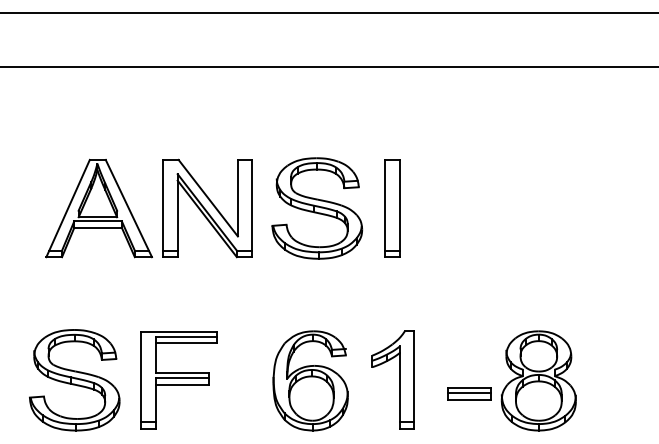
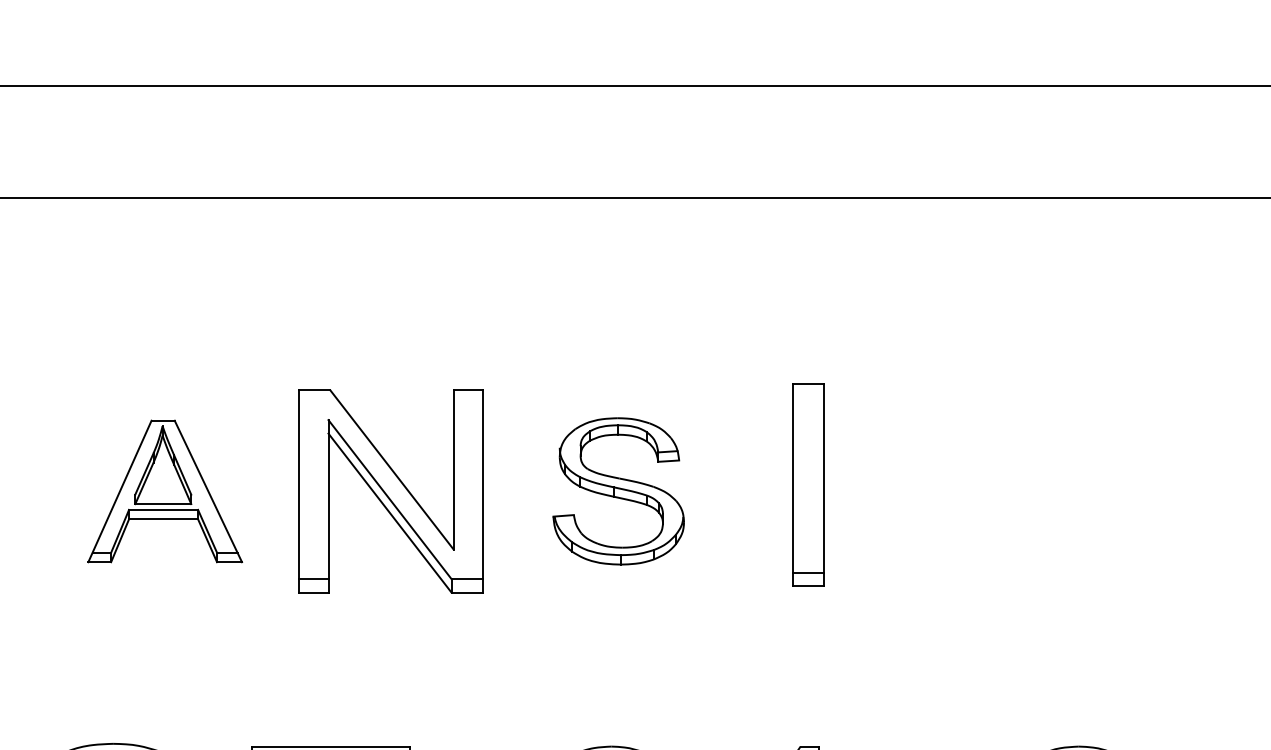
part: (98, 208) -> (163, 491), size x0.7
part: (317, 208) -> (619, 491), size x0.7
part: (392, 208) -> (808, 485), moved

